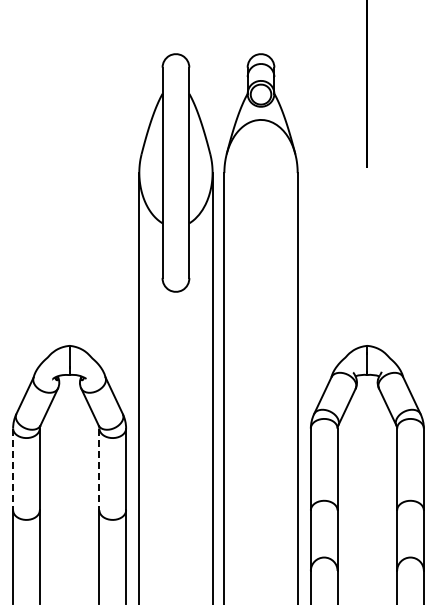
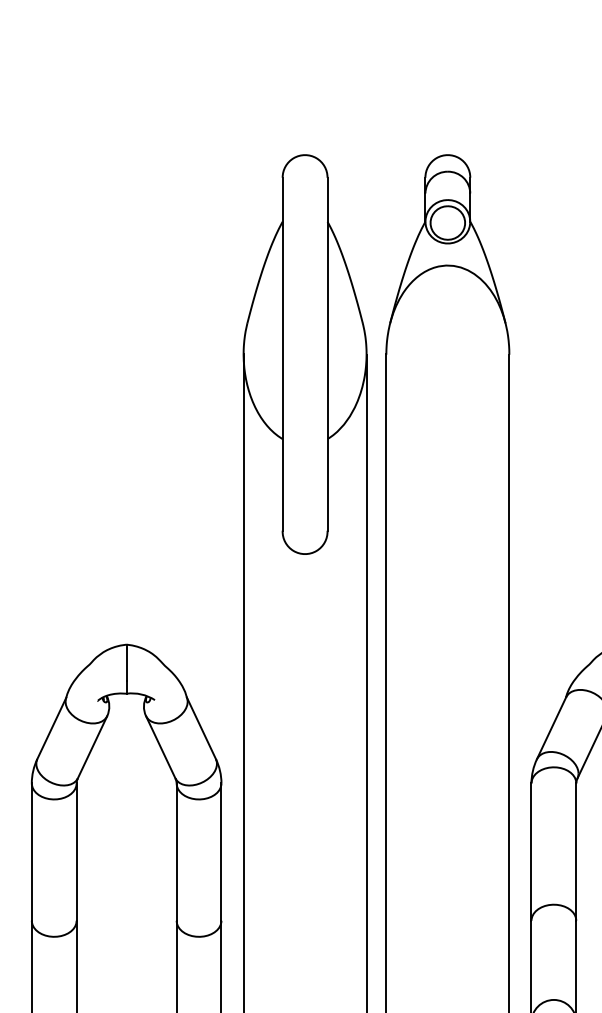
line: (13, 469) -> (32, 852), dashed -> solid
line: (99, 469) -> (176, 852), dashed -> solid

